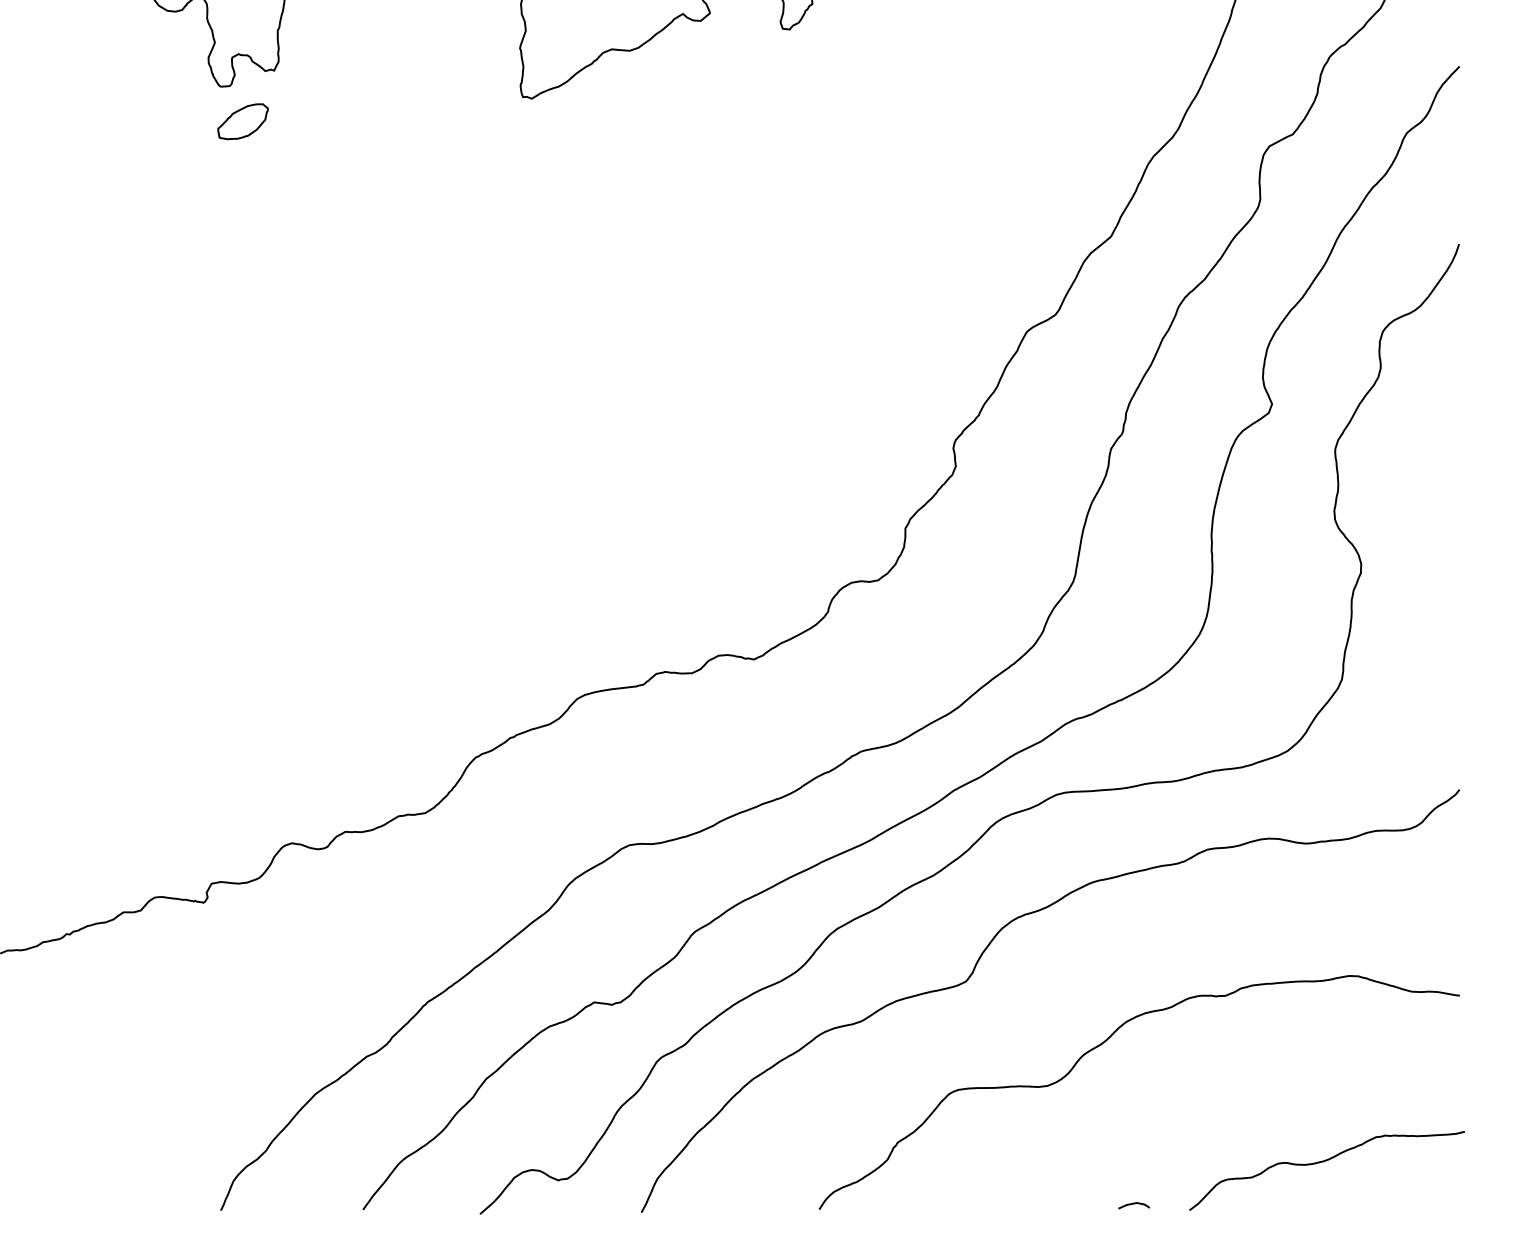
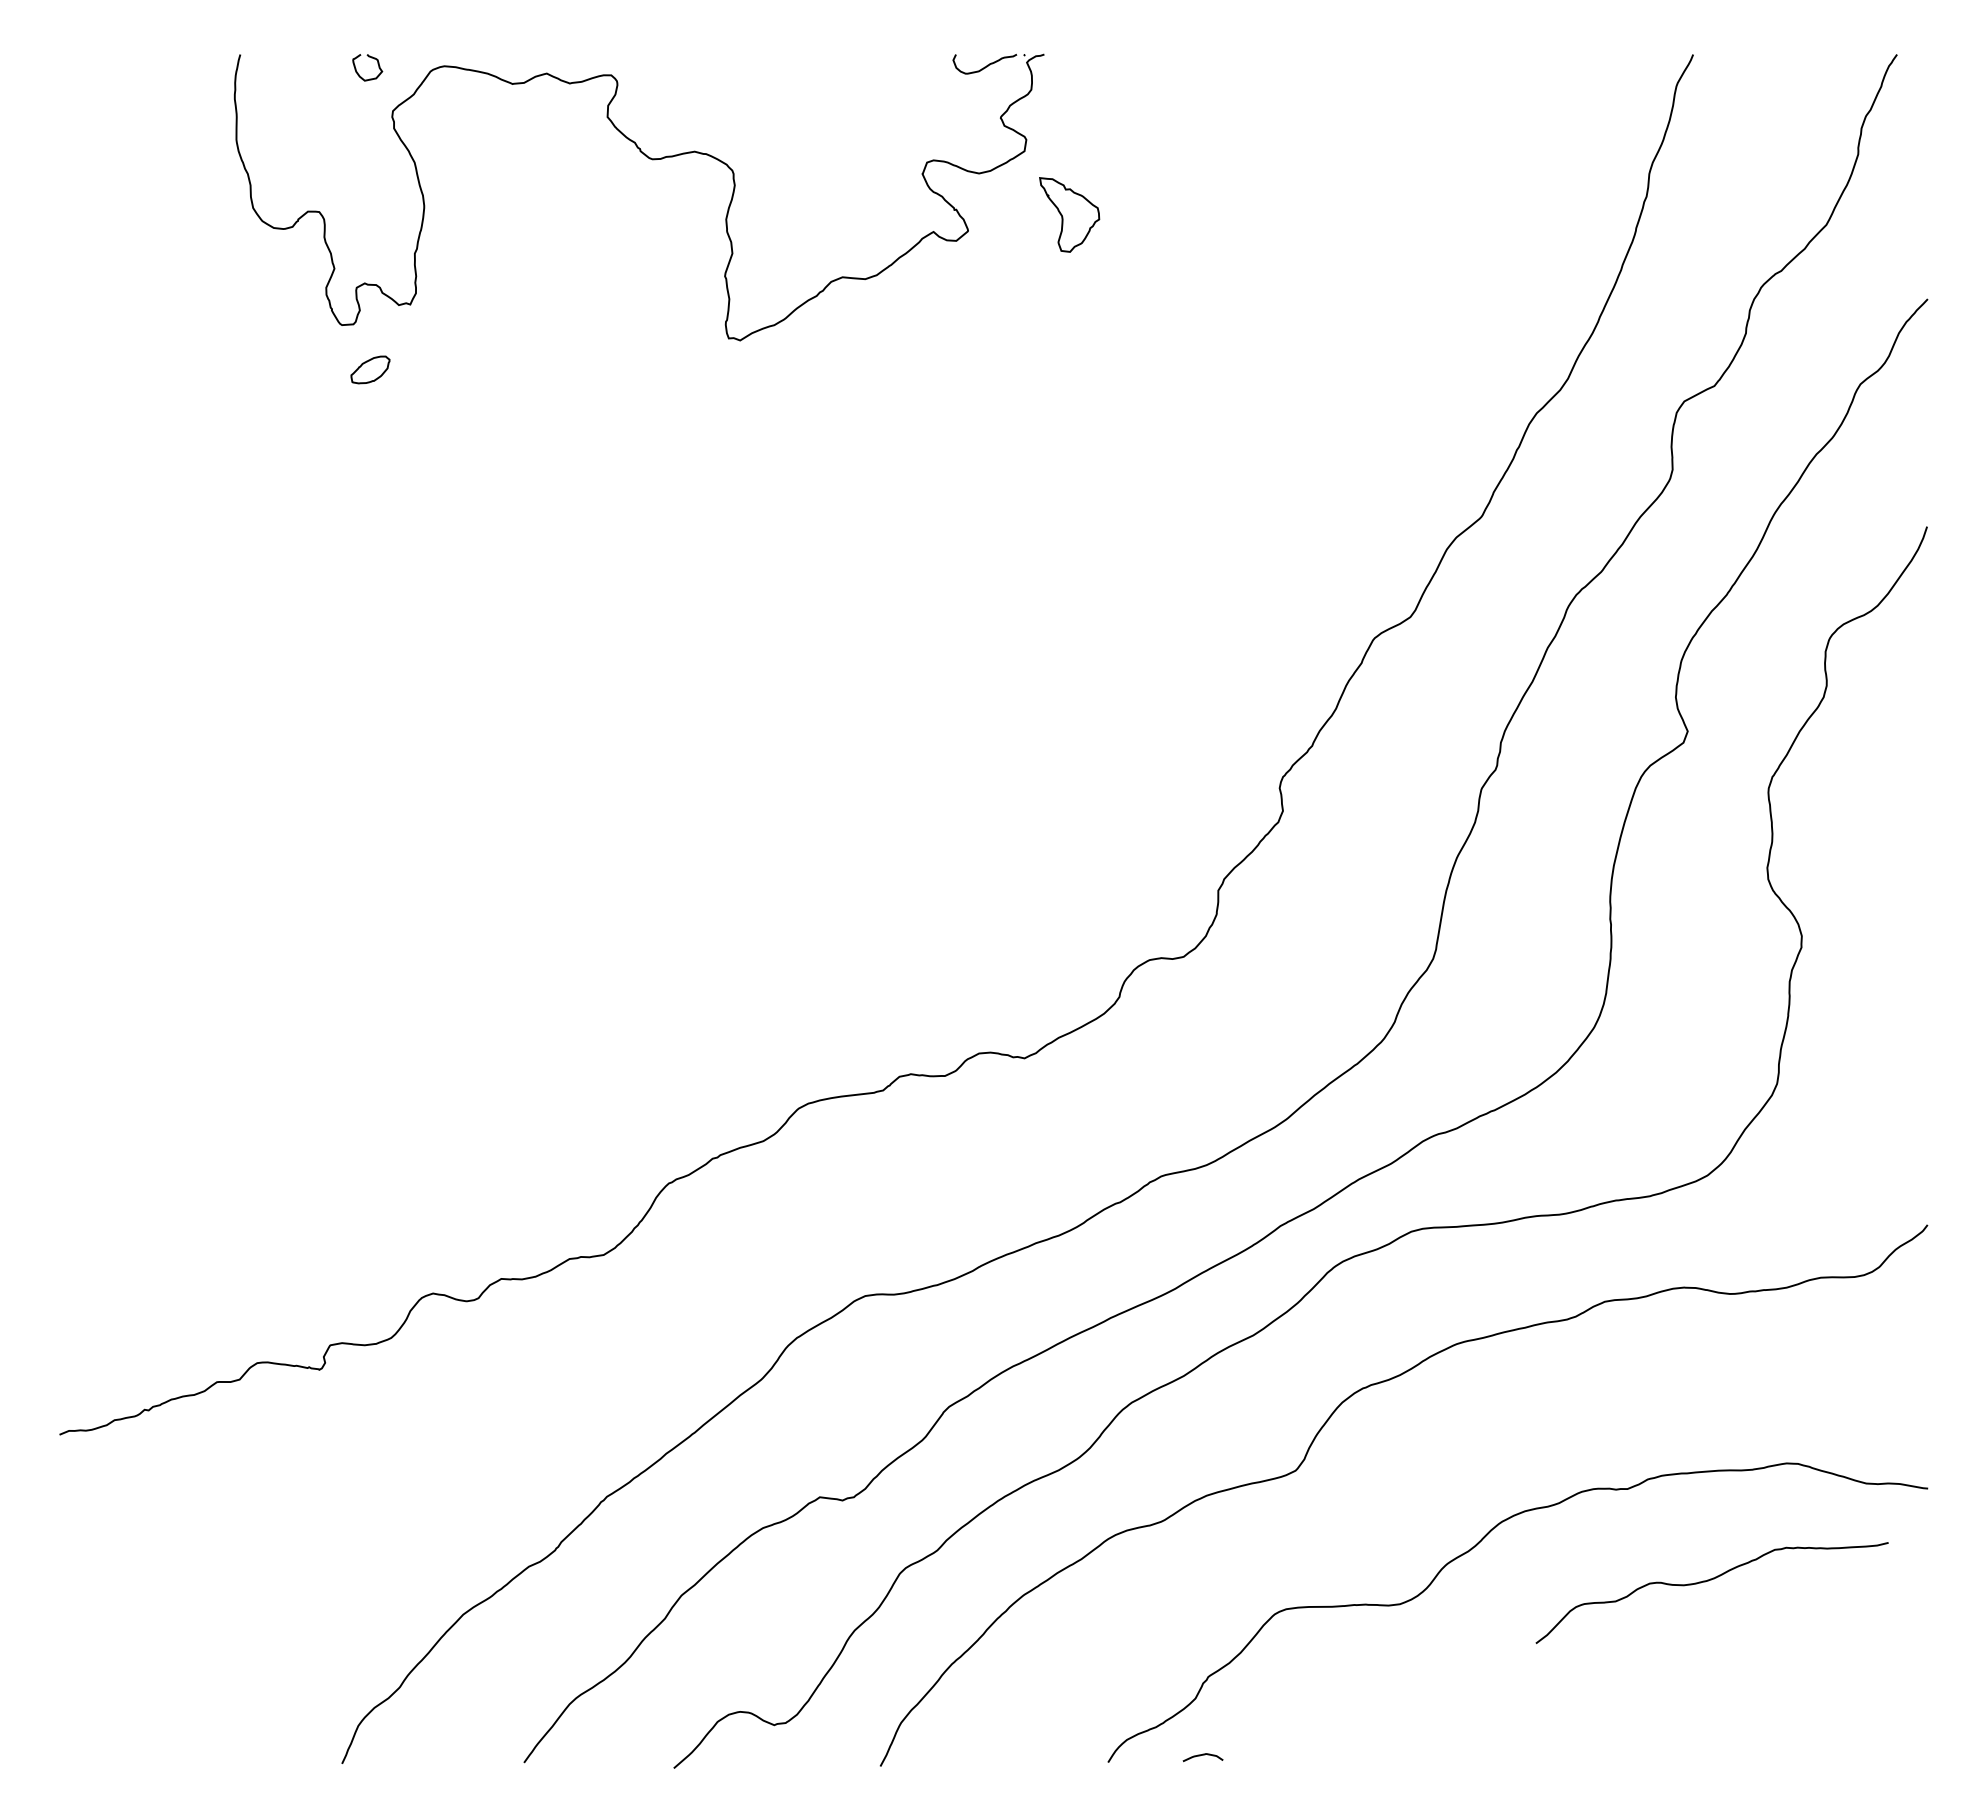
part: (243, 121) -> (370, 369), size x0.6
curve: (1324, 1161) -> (1708, 1581), moved
curve: (1133, 1204) -> (1202, 1755), moved

